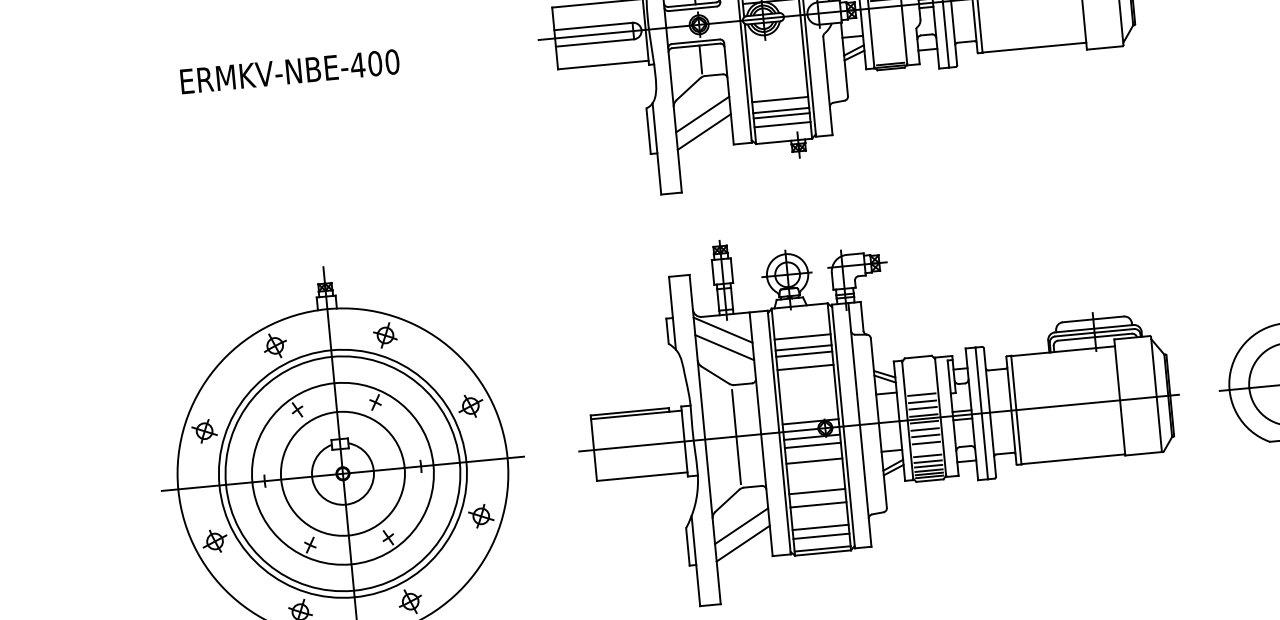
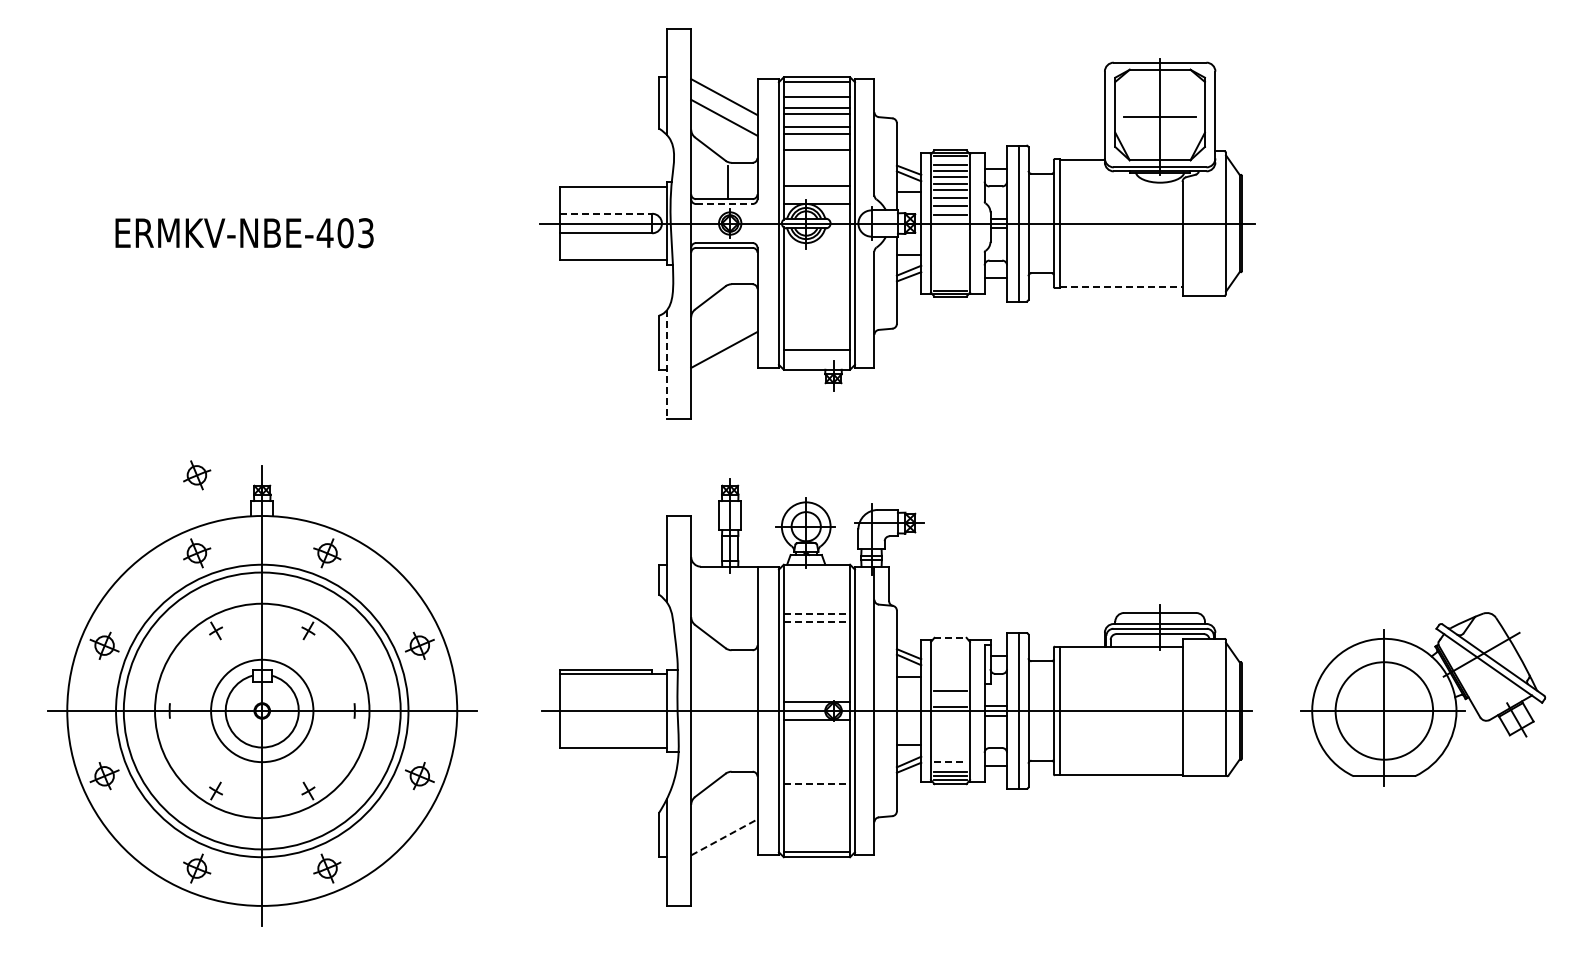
line: (692, 9) -> (724, 204), solid -> dashed
line: (593, 26) -> (606, 213), solid -> dashed
line: (1034, 47) -> (1121, 287), solid -> dashed
line: (700, 58) -> (728, 263), removed
text: (392, 62) -> (366, 233), ERMKV-NBE-400 -> ERMKV-NBE-403
line: (779, 99) -> (816, 320), removed
line: (780, 110) -> (816, 333), removed
line: (702, 114) -> (724, 329), removed
line: (781, 115) -> (816, 339), removed
line: (656, 148) -> (666, 364), solid -> dashed
part: (269, 280) -> (197, 475), added
line: (723, 330) -> (724, 584), removed
line: (802, 337) -> (816, 601), removed
line: (724, 347) -> (724, 605), removed
line: (804, 348) -> (817, 614), solid -> dashed
line: (804, 353) -> (817, 621), solid -> dashed
line: (919, 356) -> (951, 637), solid -> dashed
line: (805, 367) -> (816, 637), removed
line: (921, 394) -> (950, 682), removed
line: (923, 408) -> (950, 698), removed
line: (924, 421) -> (950, 714), removed
line: (925, 429) -> (950, 723), removed
line: (925, 436) -> (950, 731), removed
line: (736, 437) -> (728, 711), removed
line: (926, 442) -> (950, 739), removed
line: (812, 445) -> (816, 729), removed
line: (927, 455) -> (950, 754), removed
line: (813, 461) -> (816, 748), removed
line: (929, 461) -> (951, 761), solid -> dashed
line: (928, 466) -> (950, 767), removed
circle: (343, 473) -> (262, 710), size x0.7
line: (817, 491) -> (817, 784), solid -> dashed
line: (818, 505) -> (816, 800), removed
line: (741, 526) -> (724, 816), removed
line: (820, 527) -> (816, 826), removed
line: (821, 536) -> (816, 837), removed
line: (743, 543) -> (724, 837), solid -> dashed

